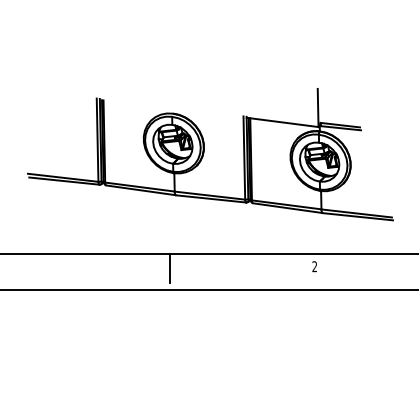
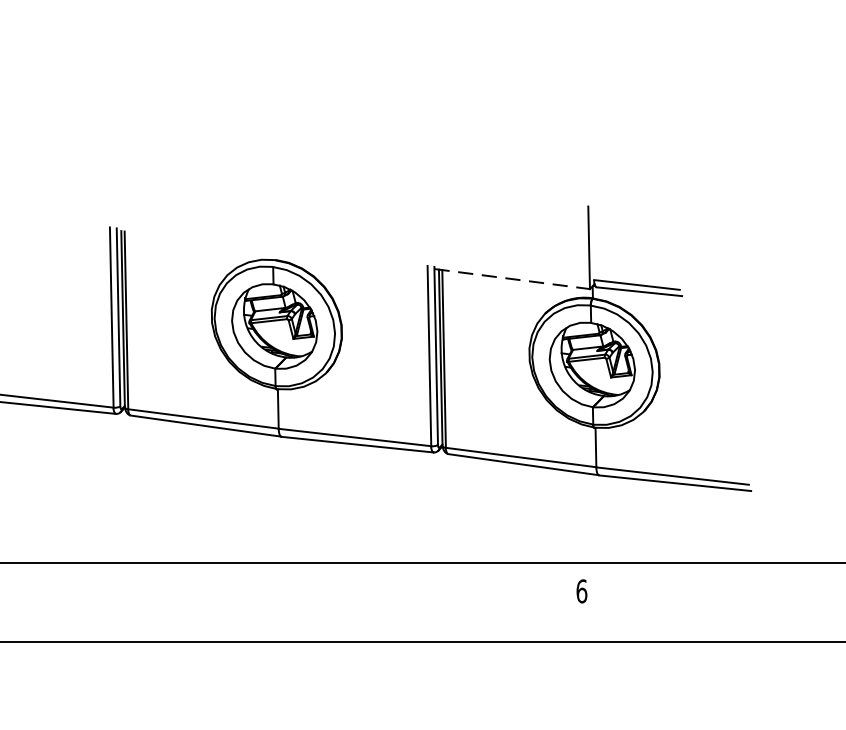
line: (283, 122) -> (514, 279), solid -> dashed
text: (314, 266) -> (581, 590), 2 -> 6
line: (170, 267) -> (269, 593), removed

